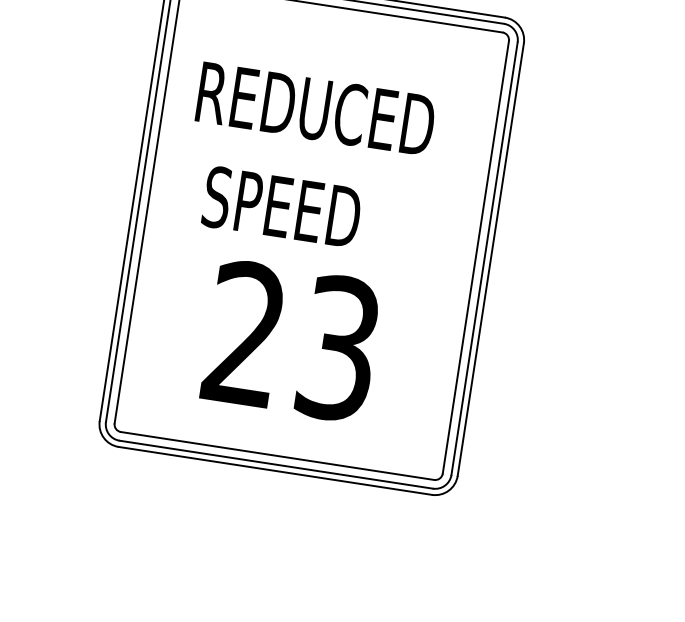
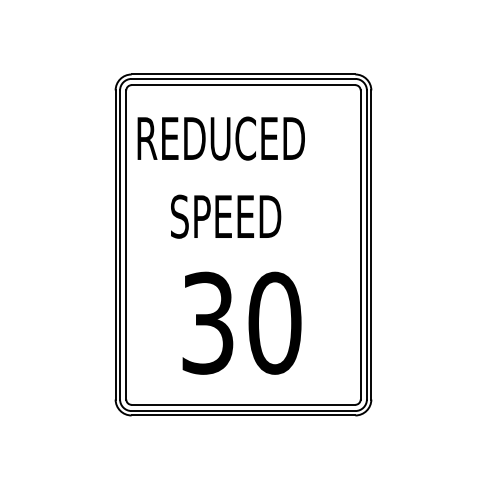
text: (314, 108) -> (220, 138), moved
text: (282, 207) -> (226, 216), moved
text: (292, 340) -> (241, 322), 23 -> 30

